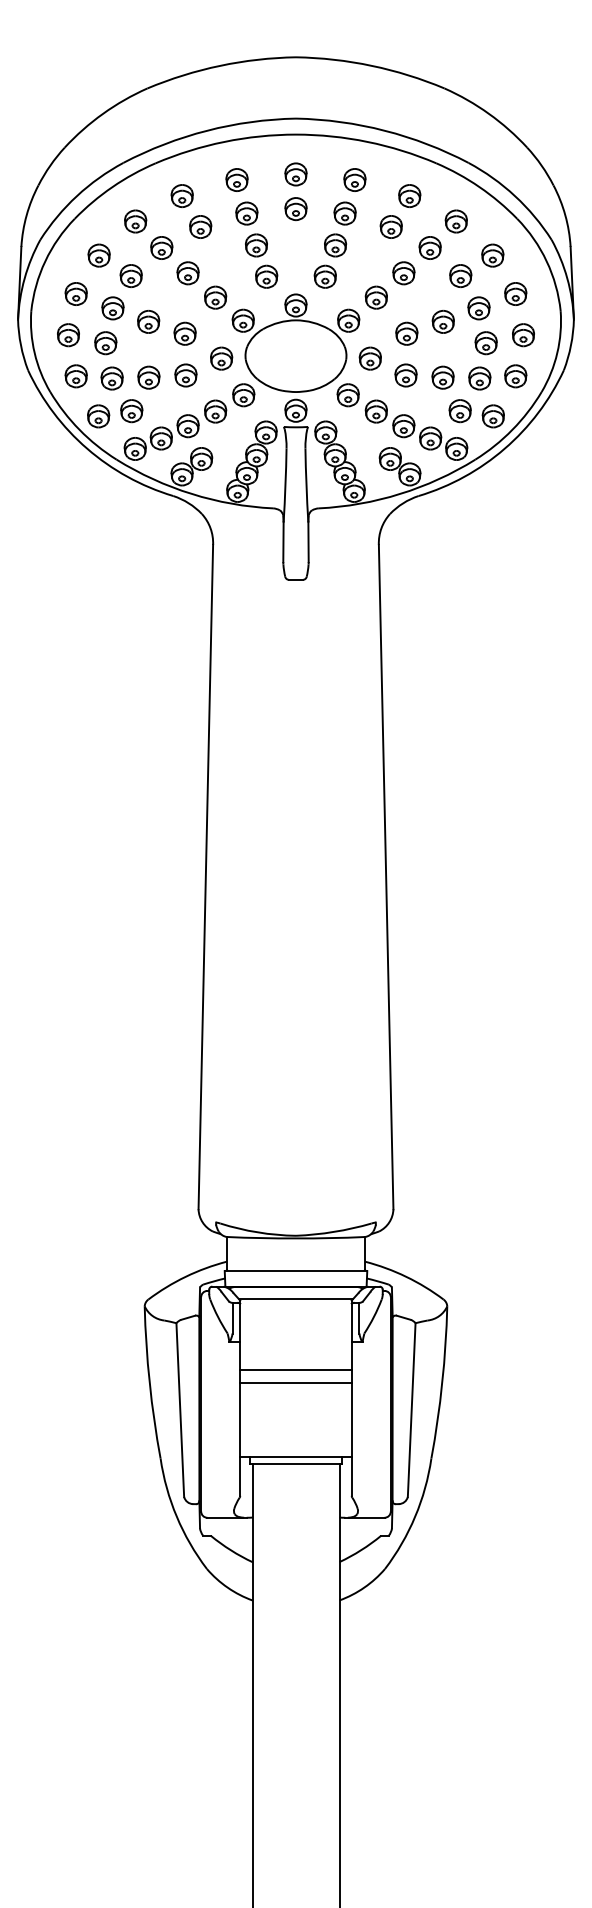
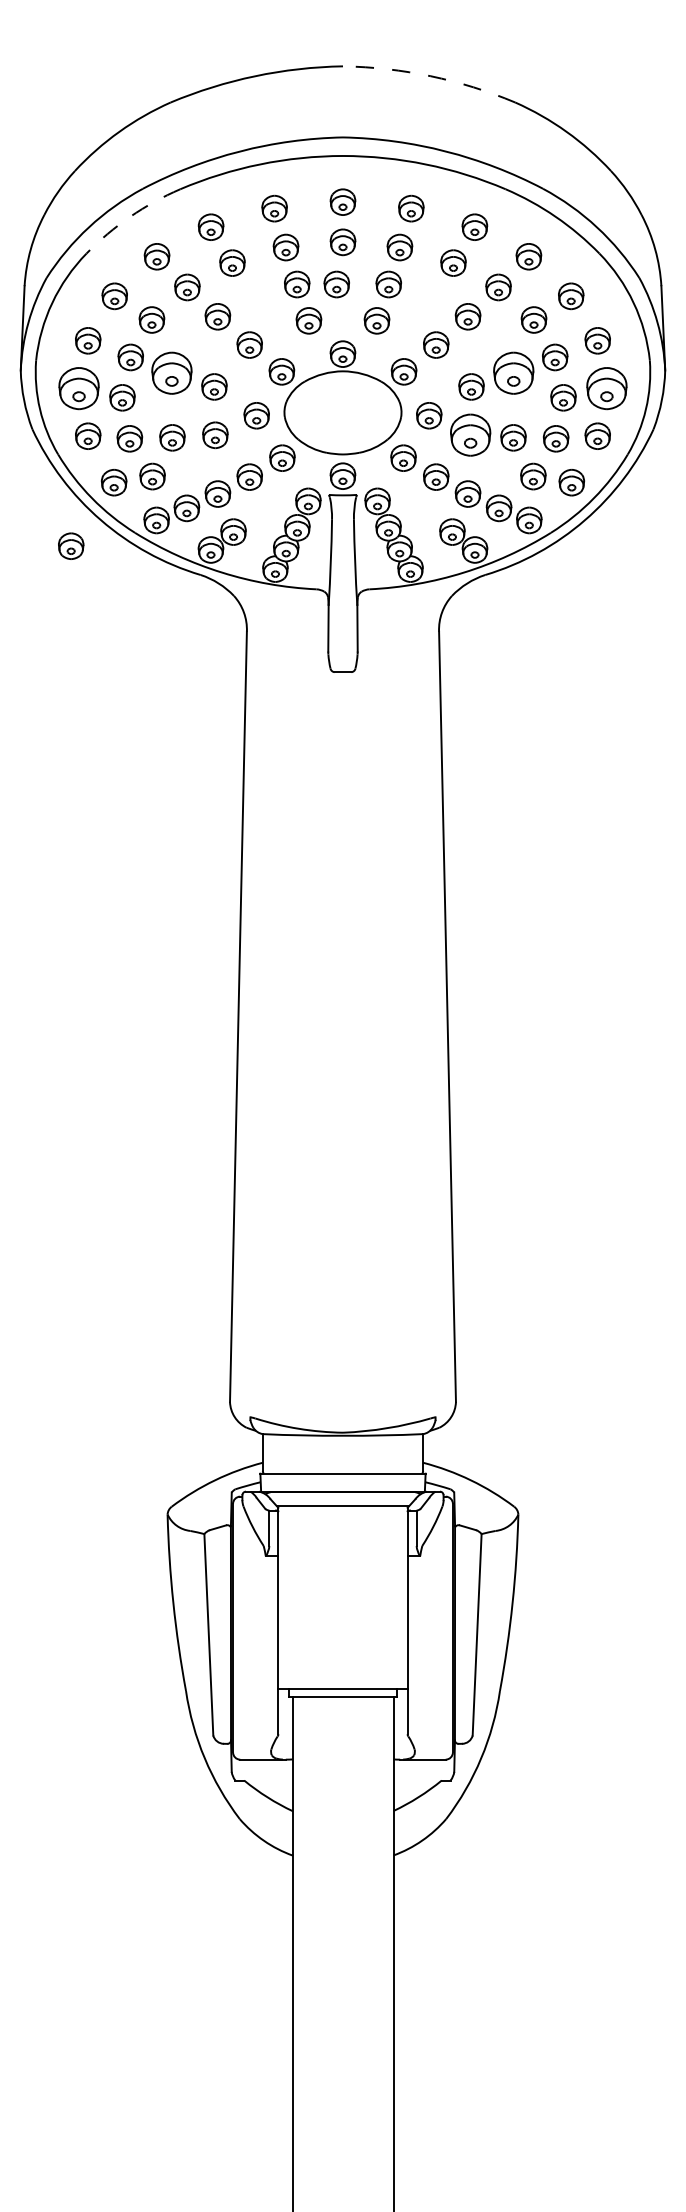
arc: (371, 66) -> (430, 76), solid -> dashed
arc: (112, 186) -> (130, 216), solid -> dashed
part: (290, 245) -> (336, 284), added
part: (148, 321) -> (172, 372), size x1.6
part: (443, 321) -> (513, 372), size x1.6
part: (68, 335) -> (79, 388), size x1.6
part: (523, 335) -> (606, 388), size x1.6
part: (405, 375) -> (470, 435), size x1.6
part: (61, 470) -> (71, 545), added
line: (295, 1370) -> (342, 1588), removed
line: (295, 1383) -> (342, 1603), removed

